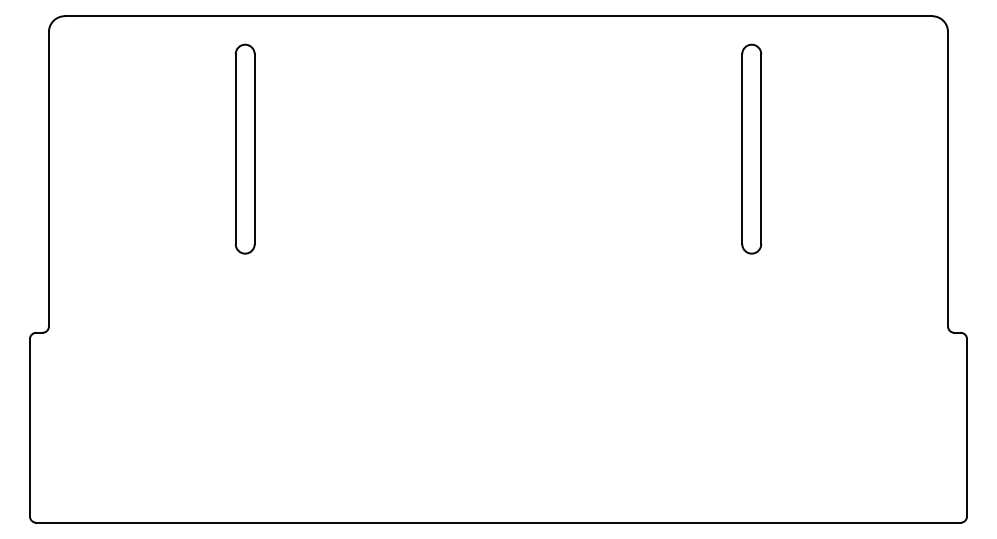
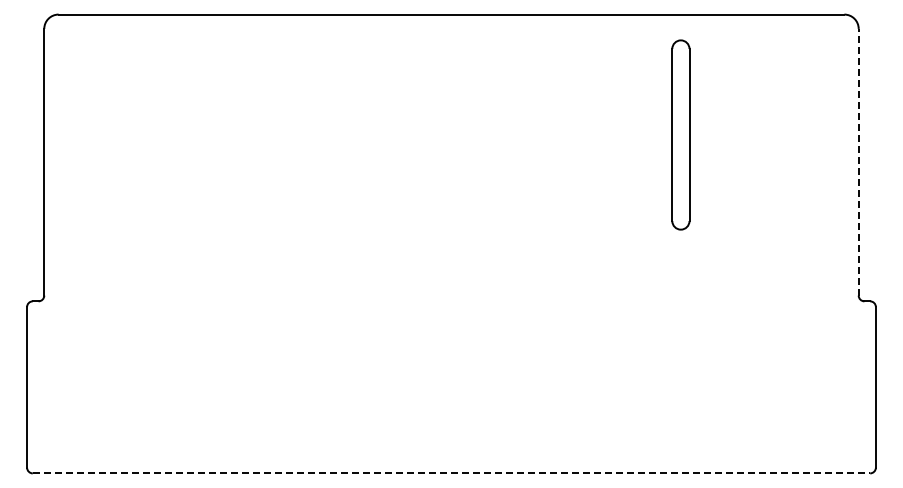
part: (244, 148) -> (221, 134), removed
line: (947, 178) -> (858, 161), solid -> dashed
line: (498, 522) -> (451, 473), solid -> dashed

